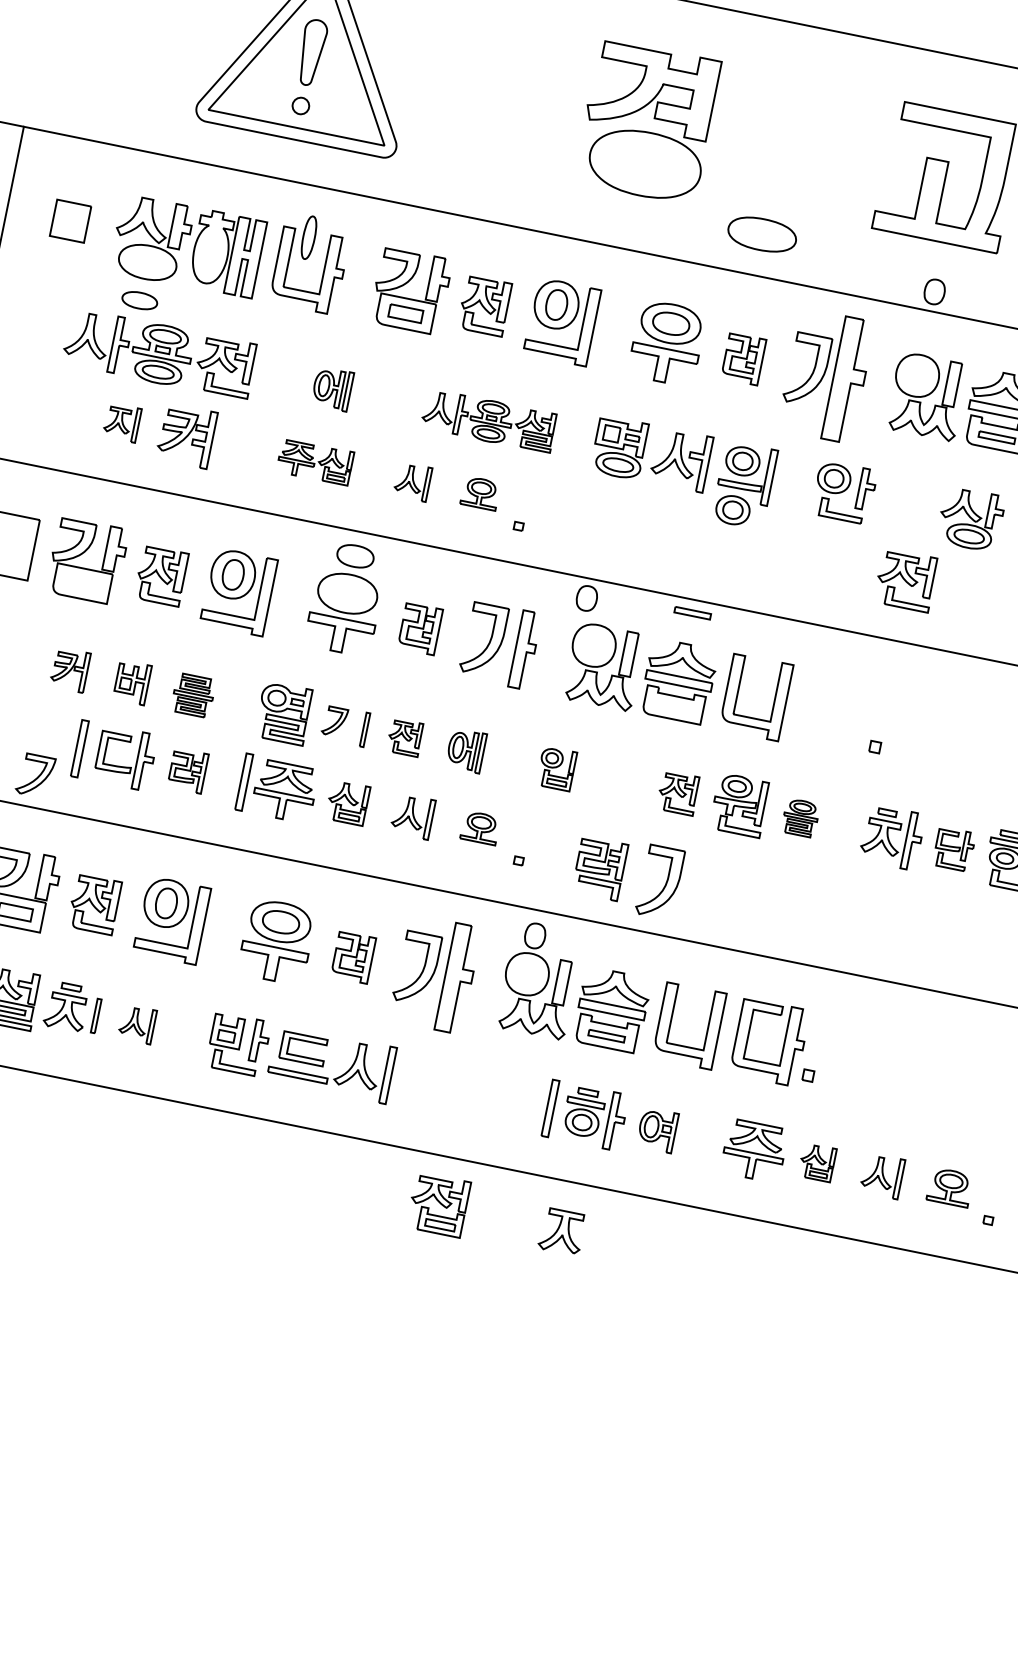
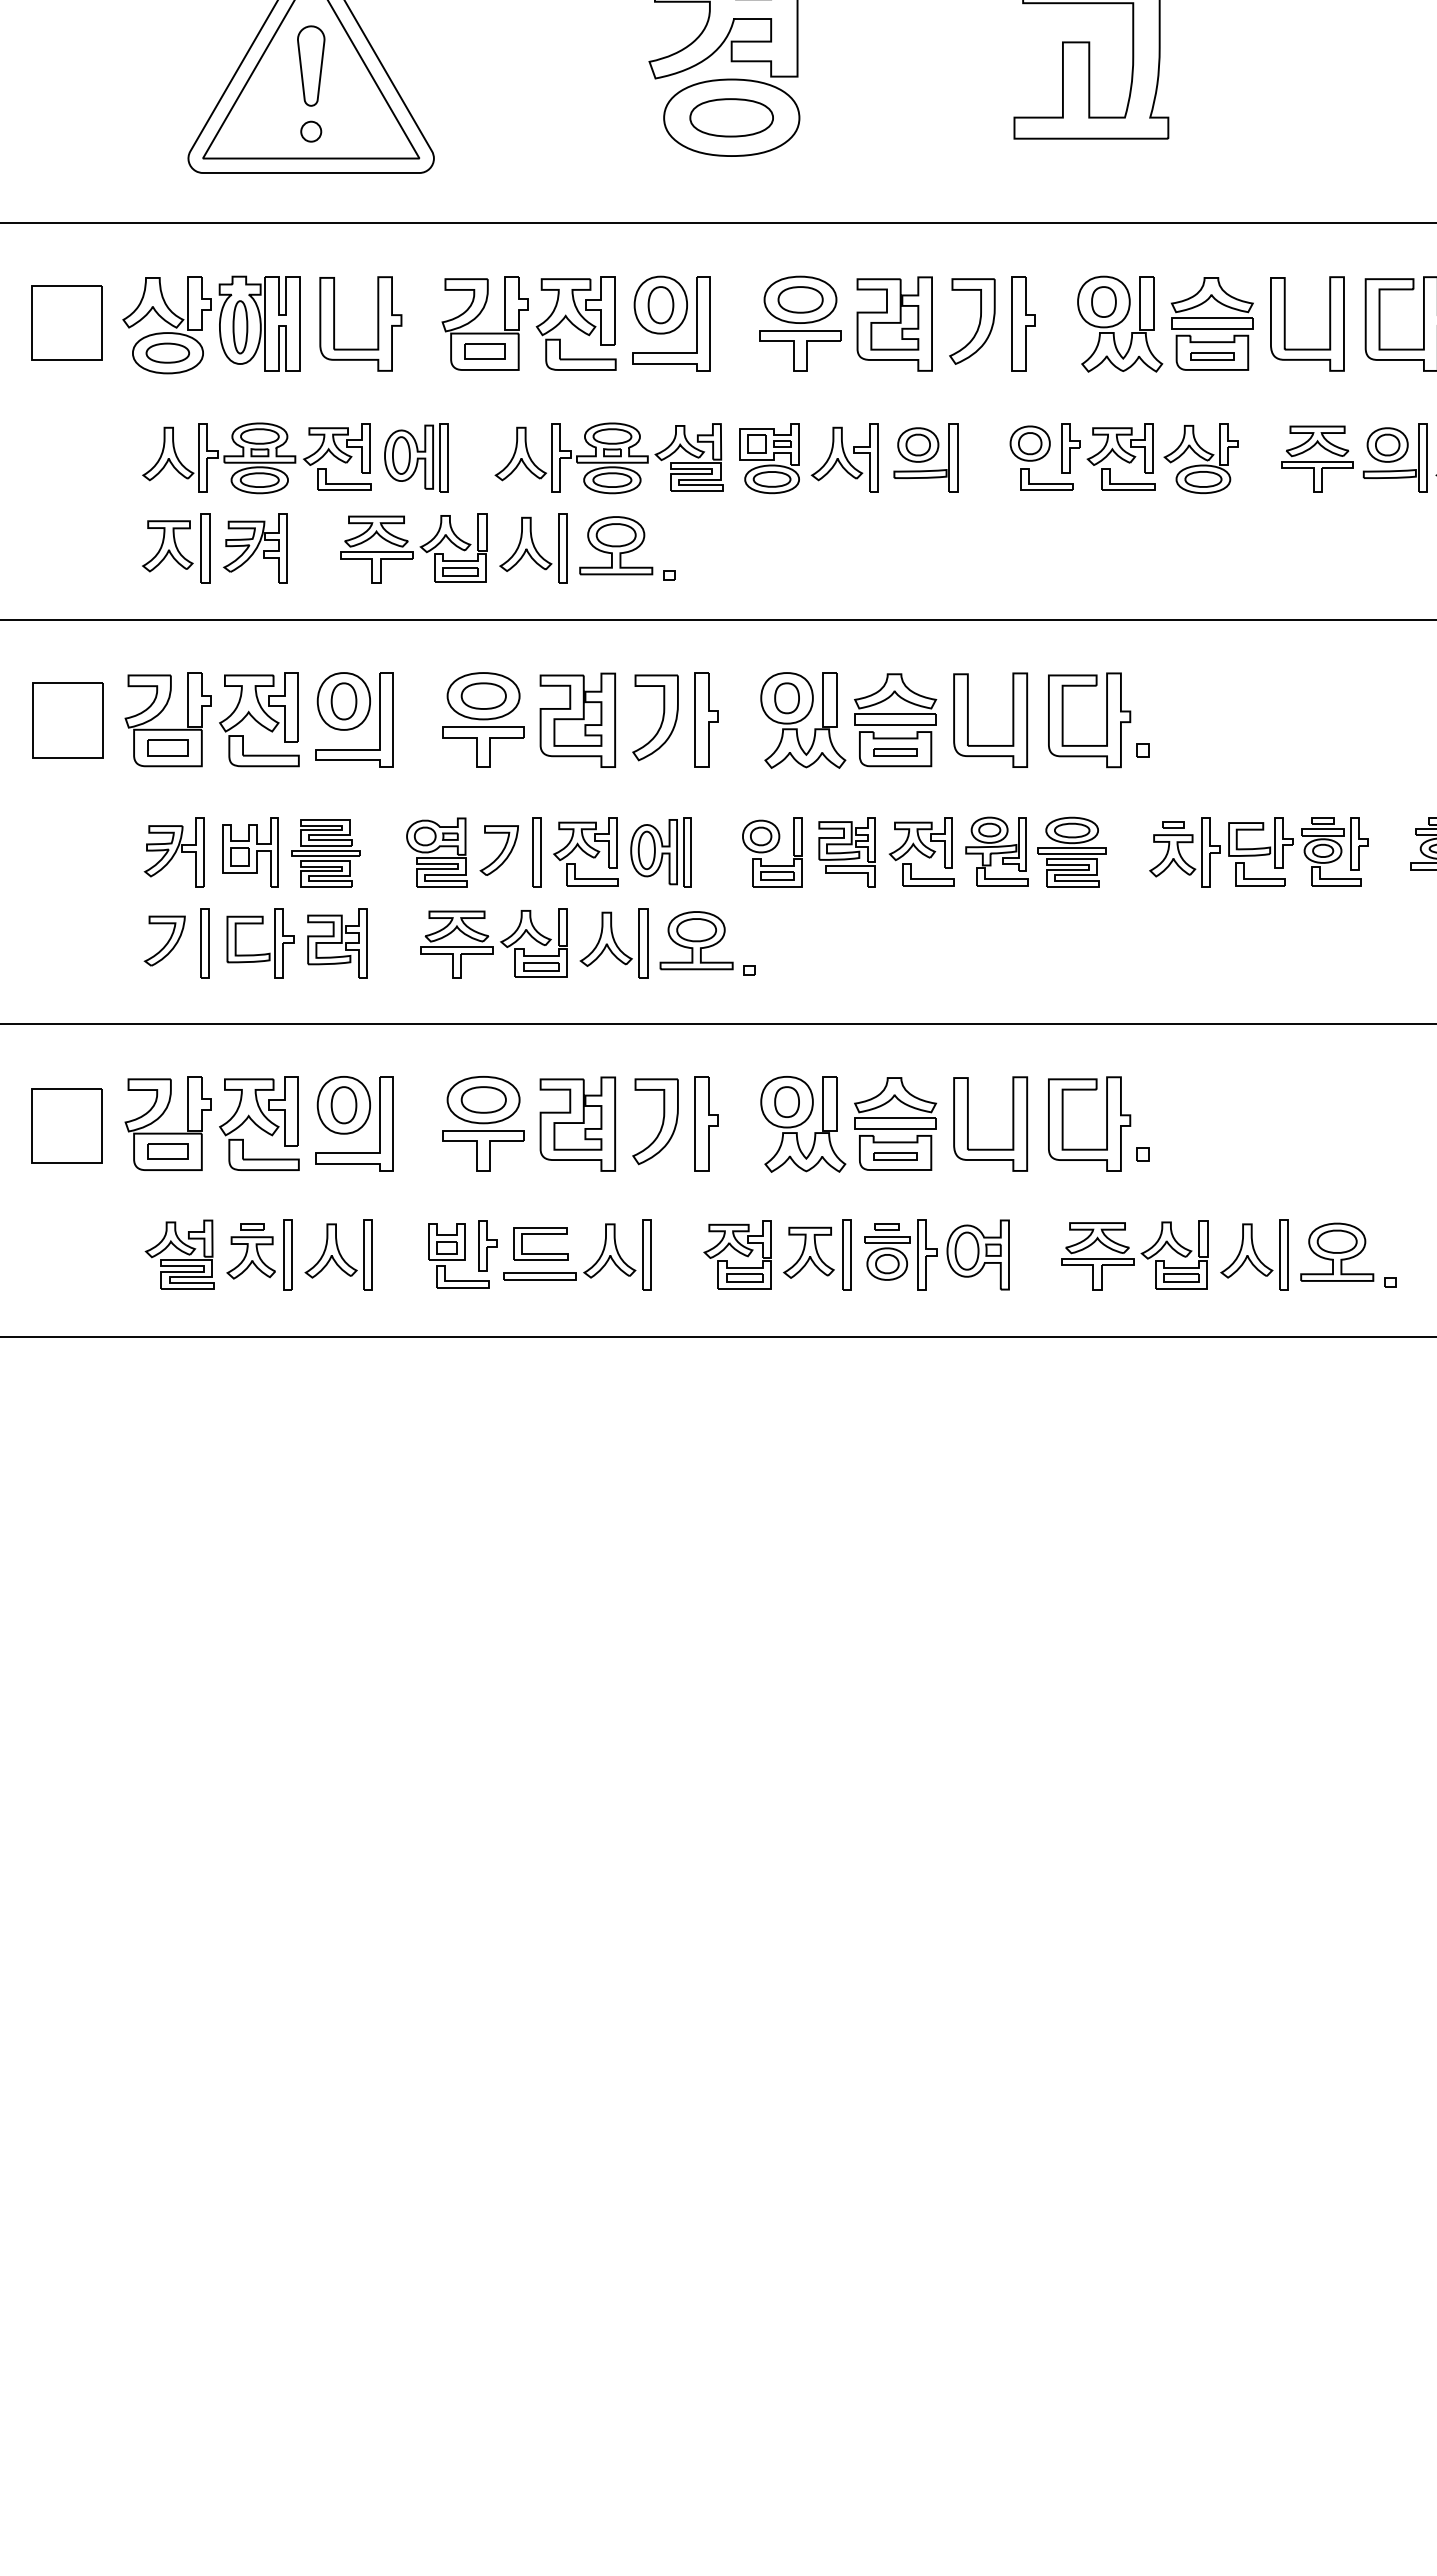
part: (70, 220) -> (66, 322), size x1.67
part: (762, 234) -> (731, 117), moved
part: (309, 237) -> (240, 327), moved
part: (934, 291) -> (1103, 301), moved
part: (139, 300) -> (167, 352), moved
part: (484, 305) -> (575, 323), size x1.43
part: (159, 354) -> (256, 458), moved
part: (743, 358) -> (894, 323), size x1.67
part: (848, 379) -> (1023, 323), size x0.62
part: (332, 388) -> (416, 457), size x1.43
part: (488, 421) -> (608, 458), size x1.43
part: (122, 422) -> (176, 548), size x1.67
part: (315, 461) -> (413, 548), size x1.67
part: (412, 481) -> (533, 548), size x1.67
part: (480, 493) -> (616, 545), size x1.67
part: (733, 509) -> (918, 504), removed
part: (355, 555) -> (483, 695), moved
part: (161, 575) -> (259, 719), size x1.43
part: (905, 579) -> (1120, 456), moved
part: (82, 583) -> (167, 747), added
part: (586, 598) -> (786, 698), moved
part: (692, 613) -> (895, 752), moved
part: (420, 628) -> (577, 719), size x1.67
part: (69, 669) -> (173, 852), size x1.43
part: (132, 682) -> (250, 852), size x1.43
part: (193, 695) -> (325, 853), size x1.43
part: (850, 716) -> (1106, 720), added
part: (334, 721) -> (498, 850), size x1.43
part: (364, 729) -> (536, 852), size x1.67
part: (404, 736) -> (585, 851), size x1.67
part: (465, 750) -> (660, 852), size x1.43
part: (556, 768) -> (772, 852), size x1.43
part: (187, 770) -> (337, 943), size x1.43
part: (35, 775) -> (164, 940), moved
part: (244, 782) -> (406, 943), removed
part: (678, 792) -> (921, 851), size x1.43
part: (347, 802) -> (533, 942), size x1.43
part: (412, 816) -> (613, 943), size x1.43
part: (800, 817) -> (1071, 851), size x1.67
part: (480, 827) -> (696, 940), size x1.67
part: (954, 848) -> (1260, 851), size x1.43
part: (599, 868) -> (846, 852), moved
part: (664, 885) -> (927, 964), removed
part: (94, 904) -> (259, 1123), size x1.43
part: (534, 935) -> (786, 1101), moved
part: (353, 956) -> (577, 1123), size x1.67
part: (458, 978) -> (706, 1123), size x0.71
part: (95, 1015) -> (287, 1254), size x1.67
part: (137, 1023) -> (338, 1254), size x1.67
part: (657, 1129) -> (977, 1254), size x1.43
part: (817, 1162) -> (1174, 1254), size x1.67
part: (882, 1175) -> (1254, 1254), size x1.43
part: (950, 1186) -> (1337, 1251), size x1.43
part: (438, 1204) -> (737, 1254), moved
part: (561, 1231) -> (808, 1252), moved

